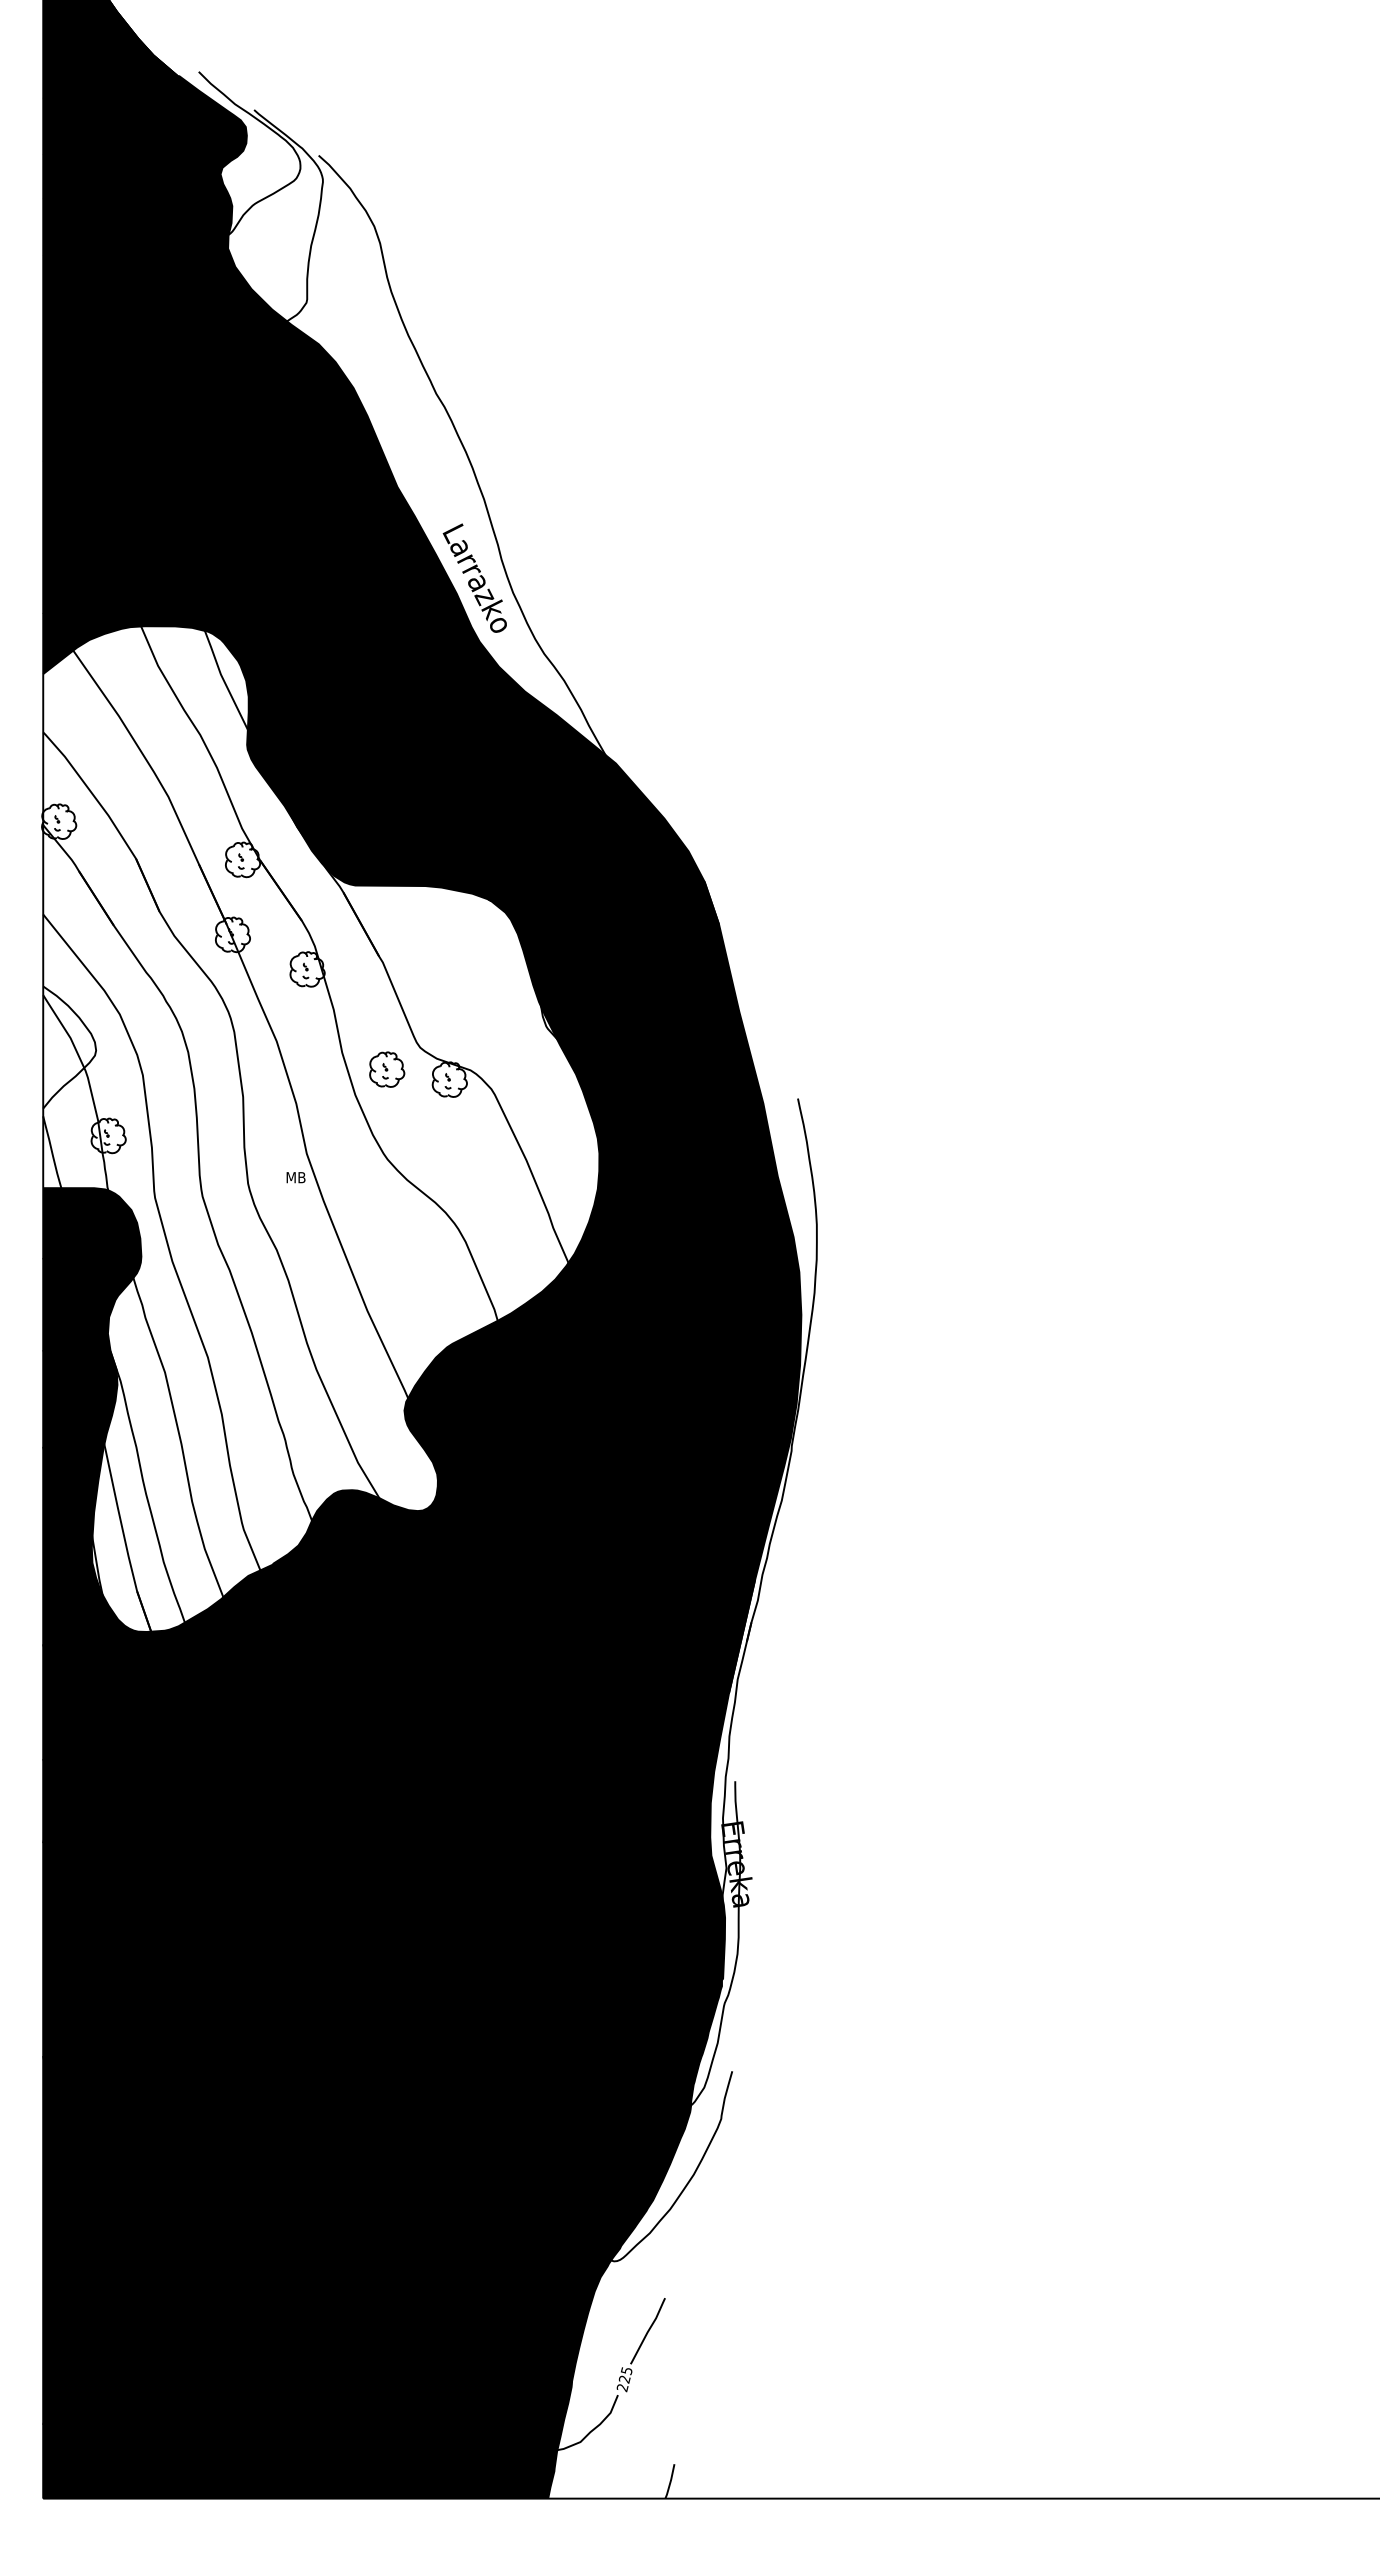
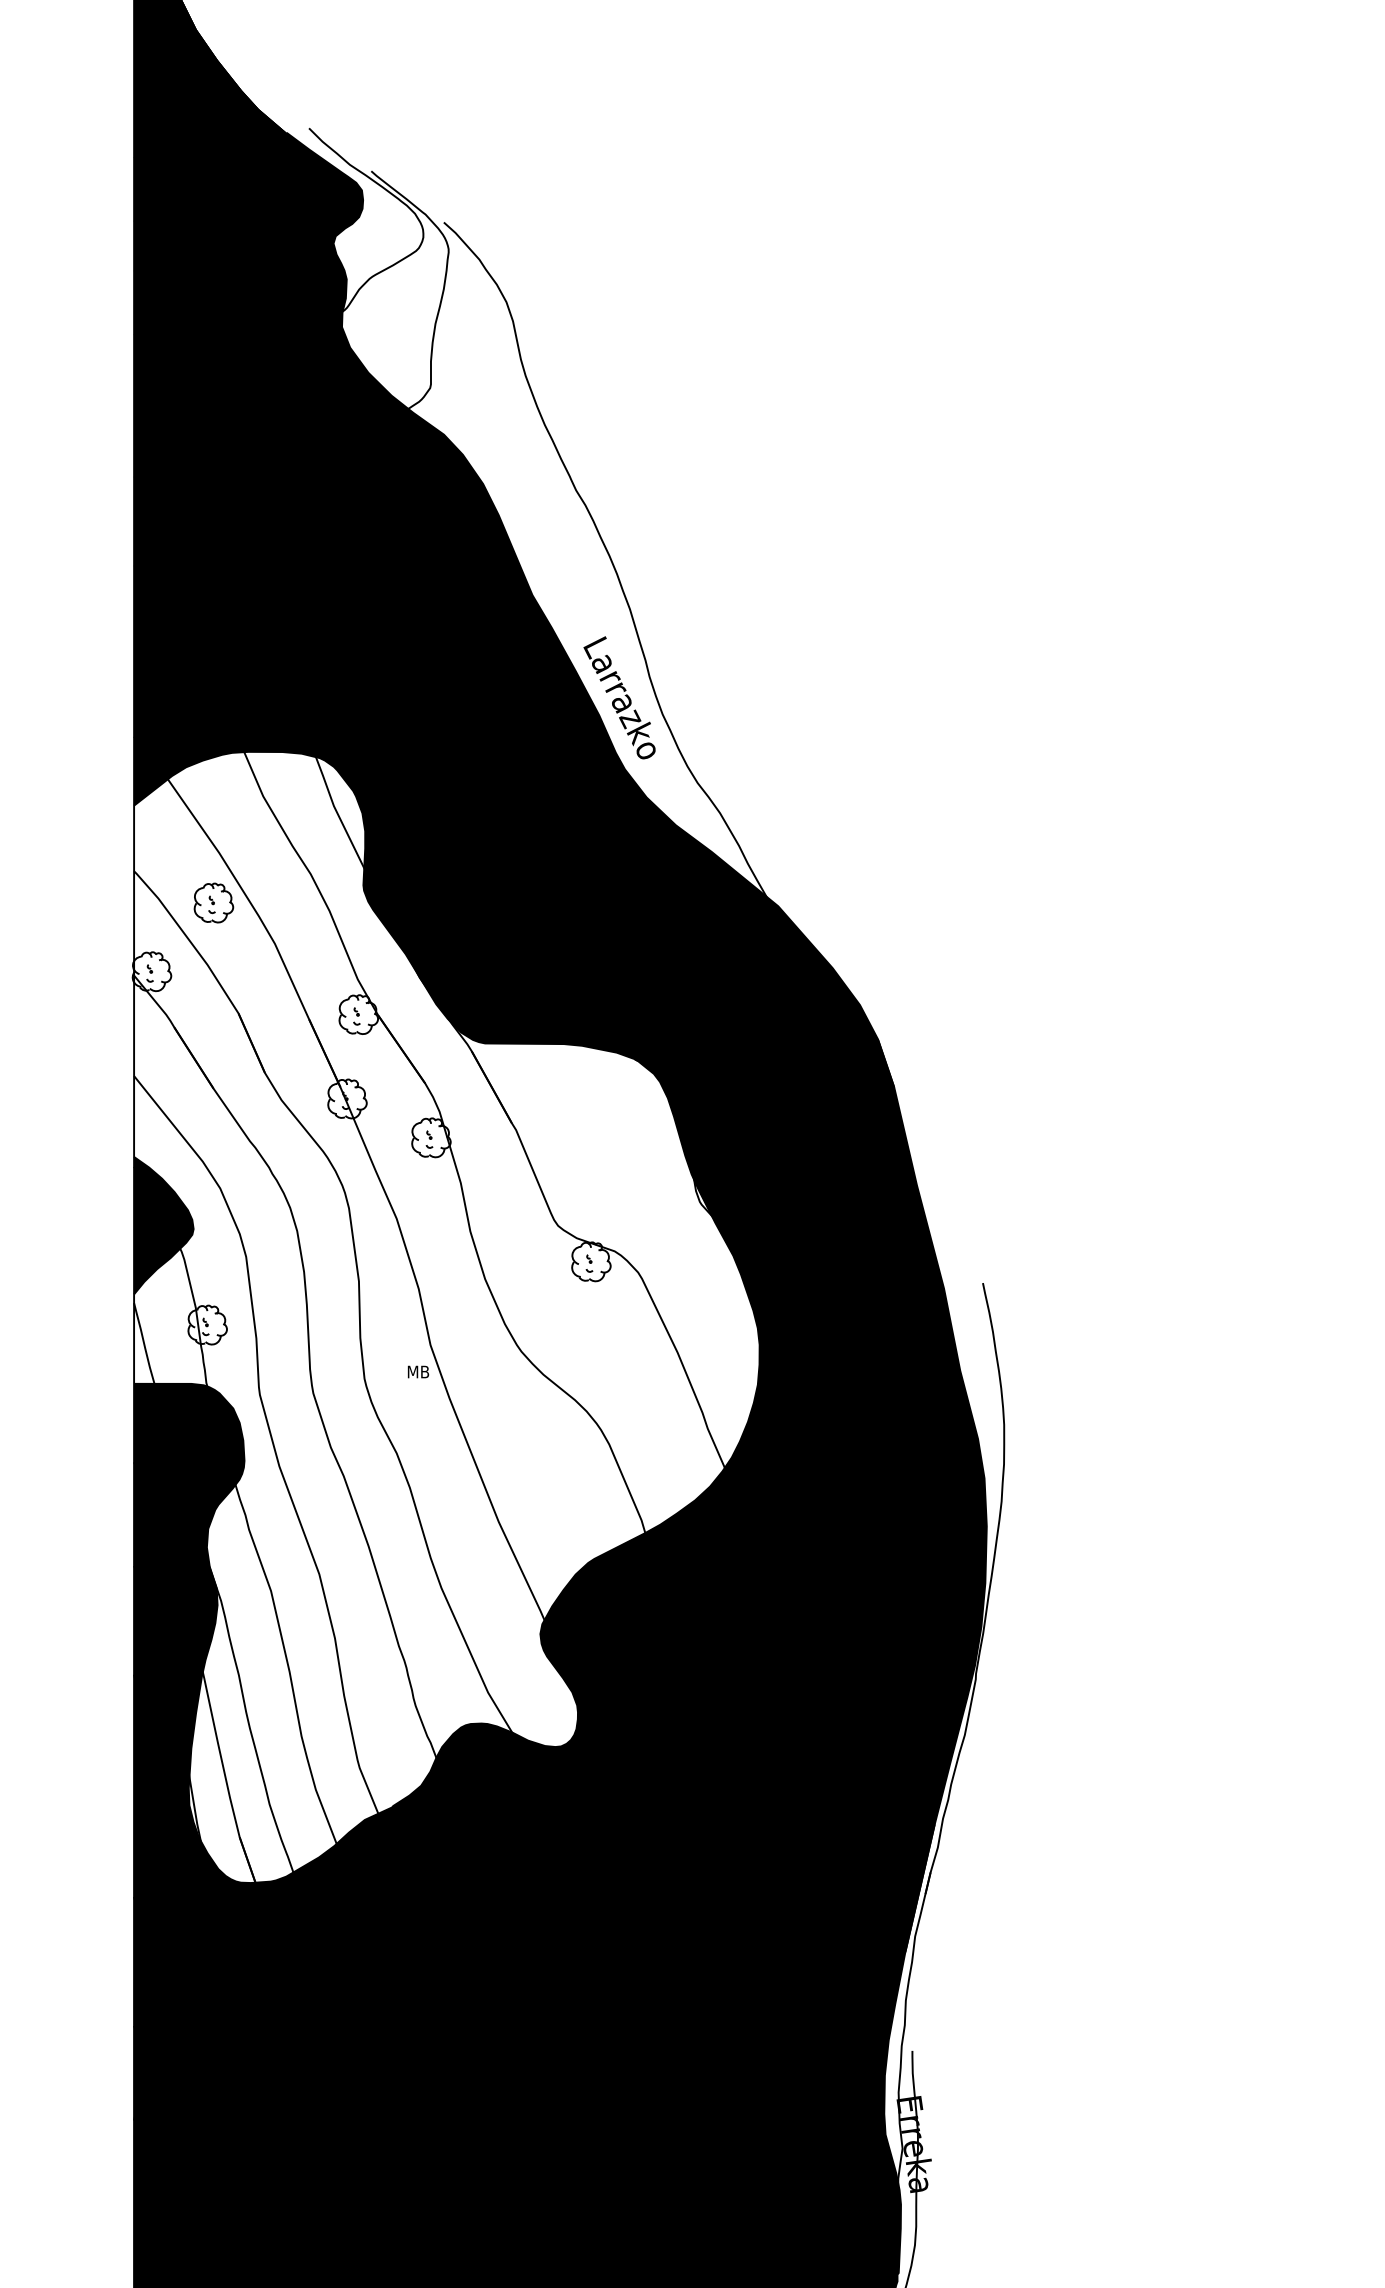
fill: (69, 1047) -> (163, 1225), added
part: (387, 1069) -> (214, 902), moved

